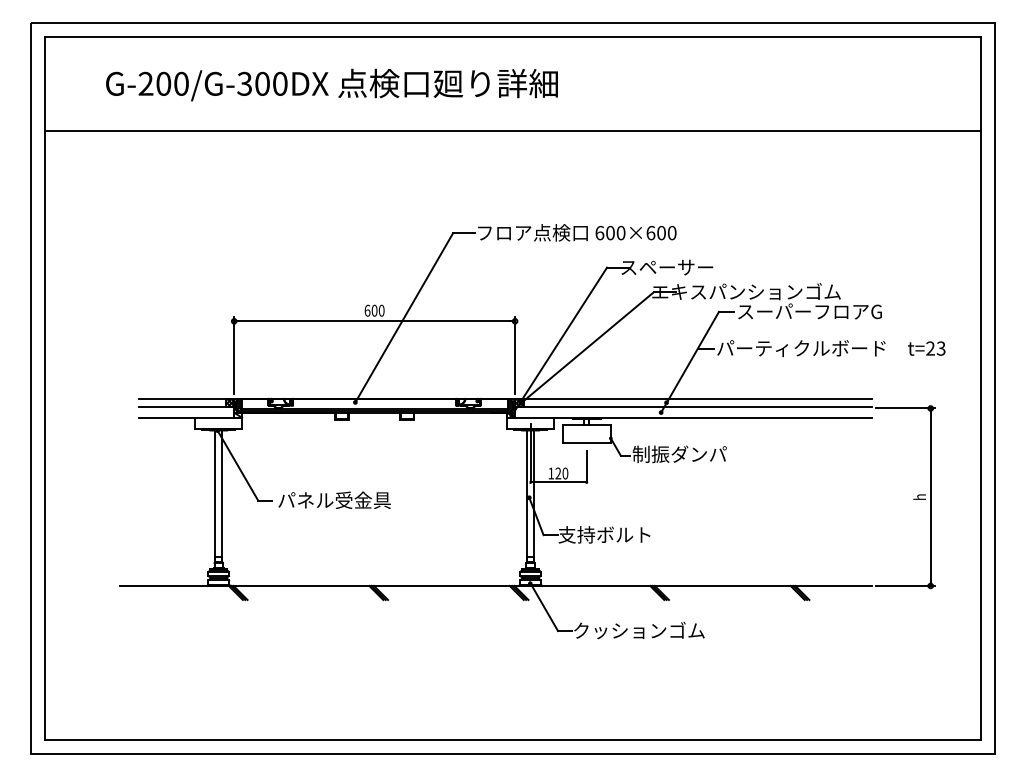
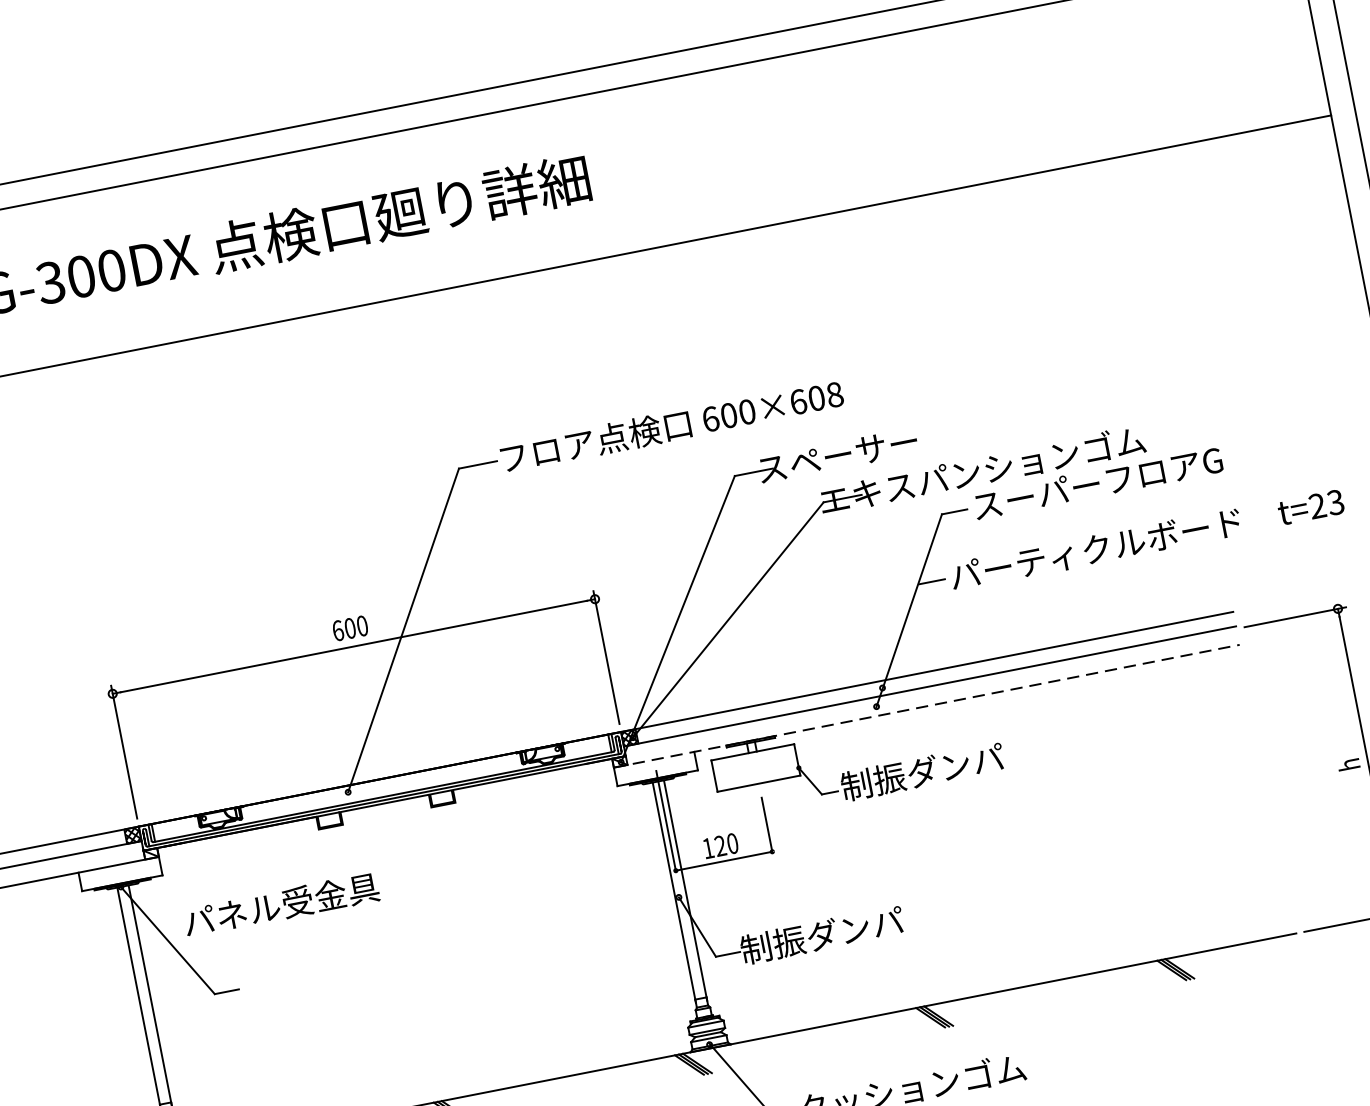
text: (671, 232) -> (833, 394), 600×600 -> 600×608
line: (689, 417) -> (926, 705), solid -> dashed
text: (334, 499) -> (281, 903), moved
text: (605, 534) -> (822, 934), 支持ボルト -> 制振ダンパ

